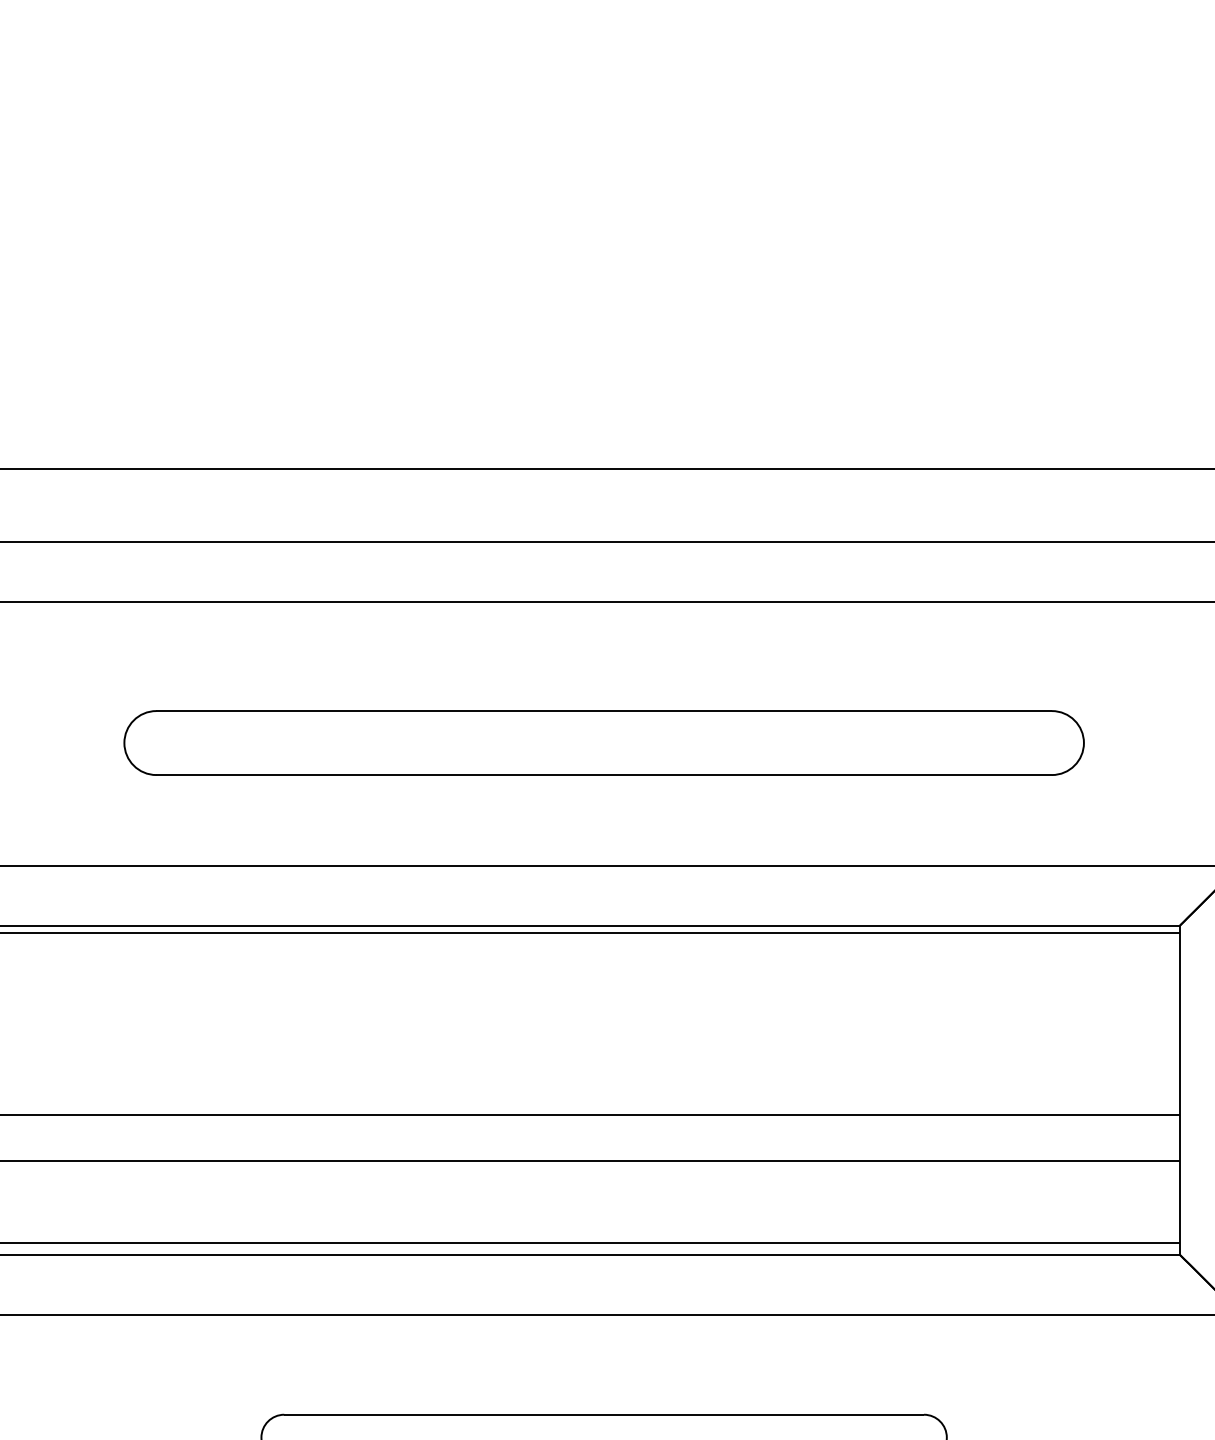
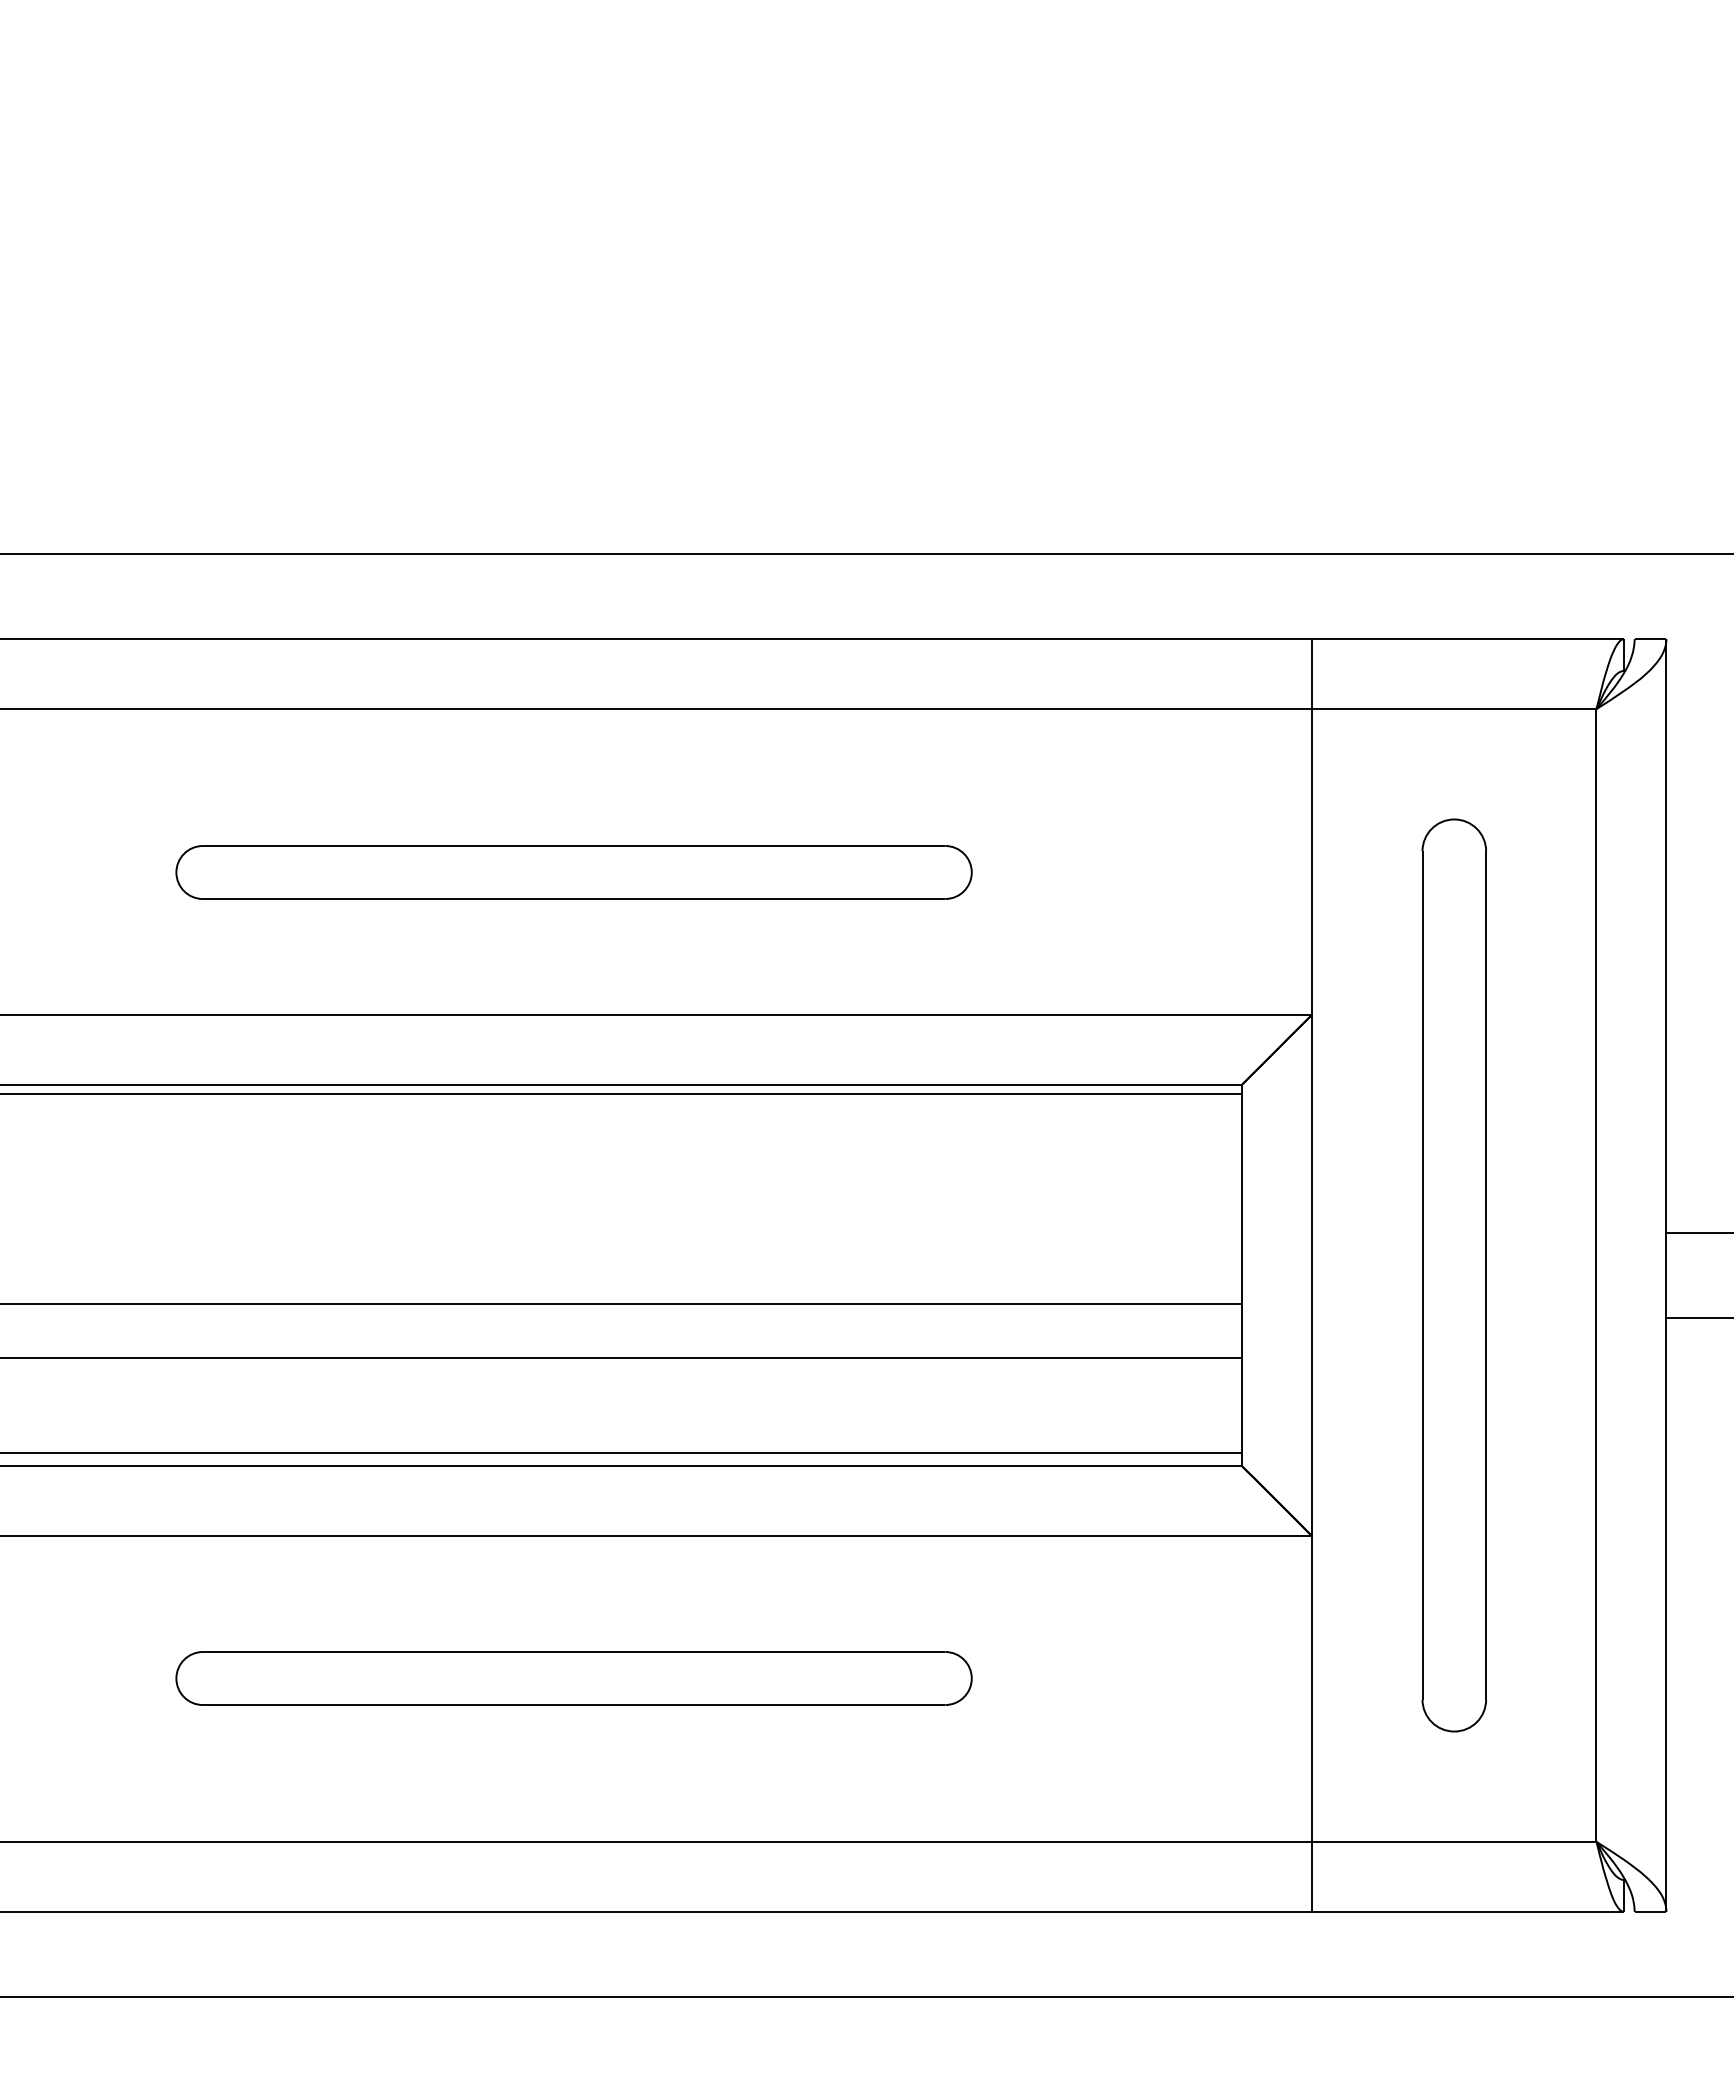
part: (603, 743) -> (573, 872), size x0.71

